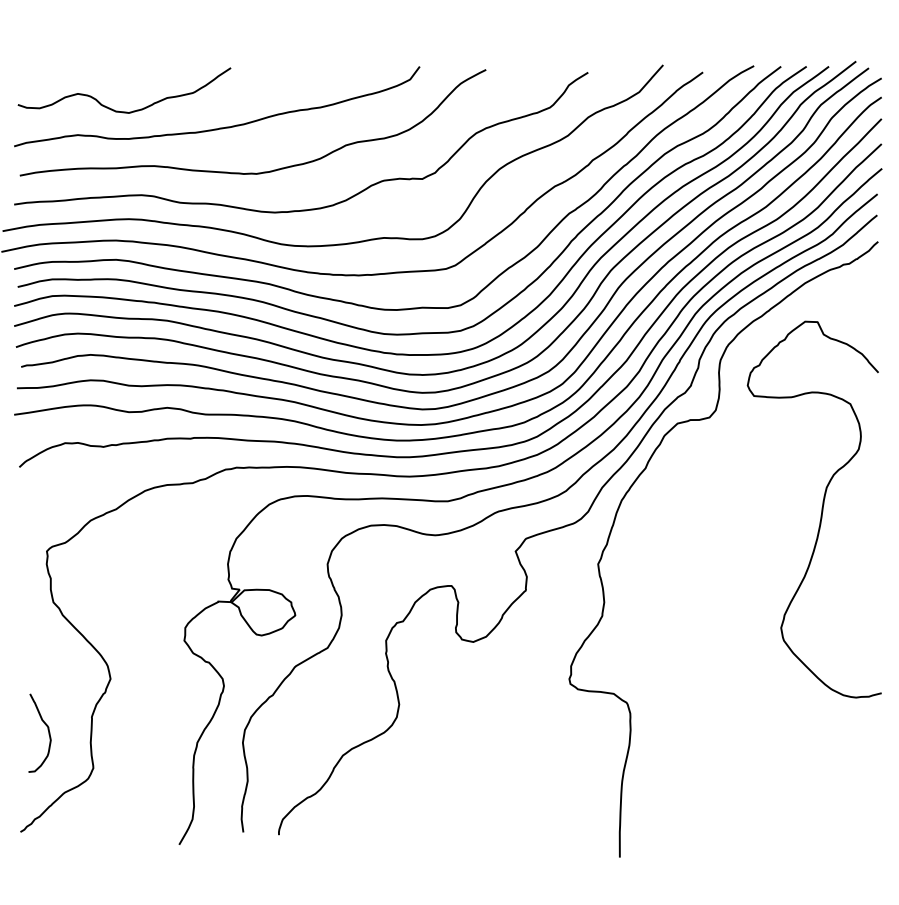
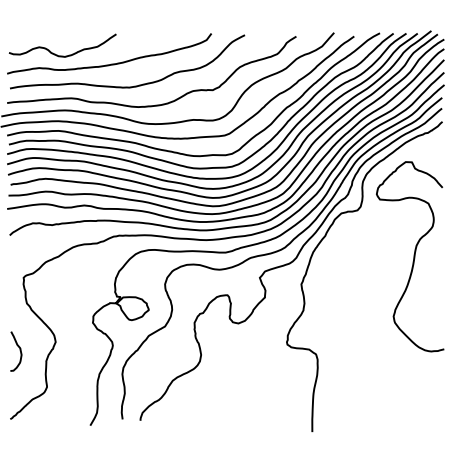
curve: (46, 731) -> (19, 350), moved

